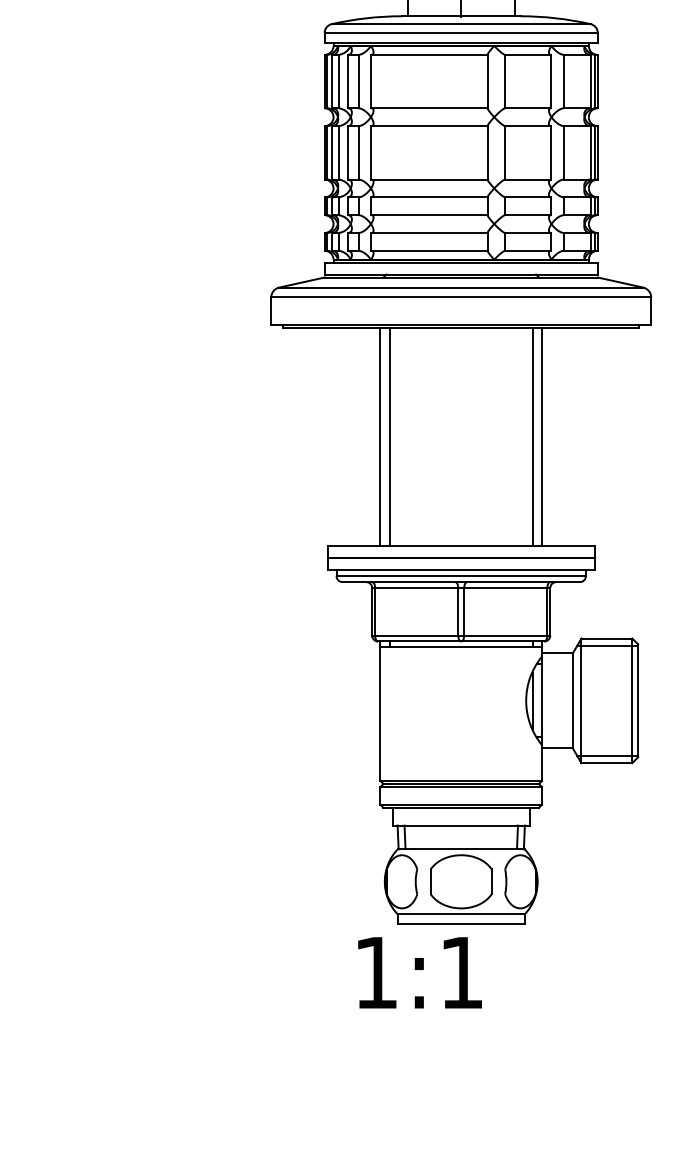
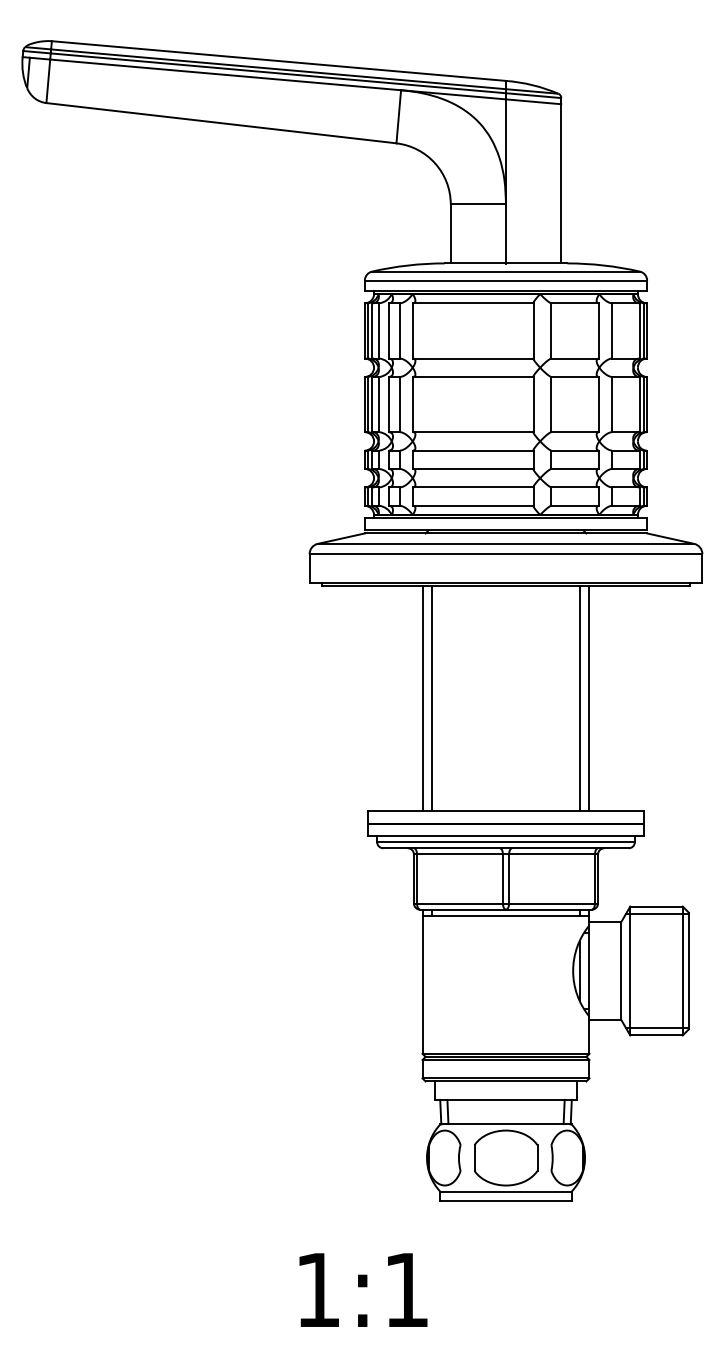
text: (420, 972) -> (363, 1289), moved

